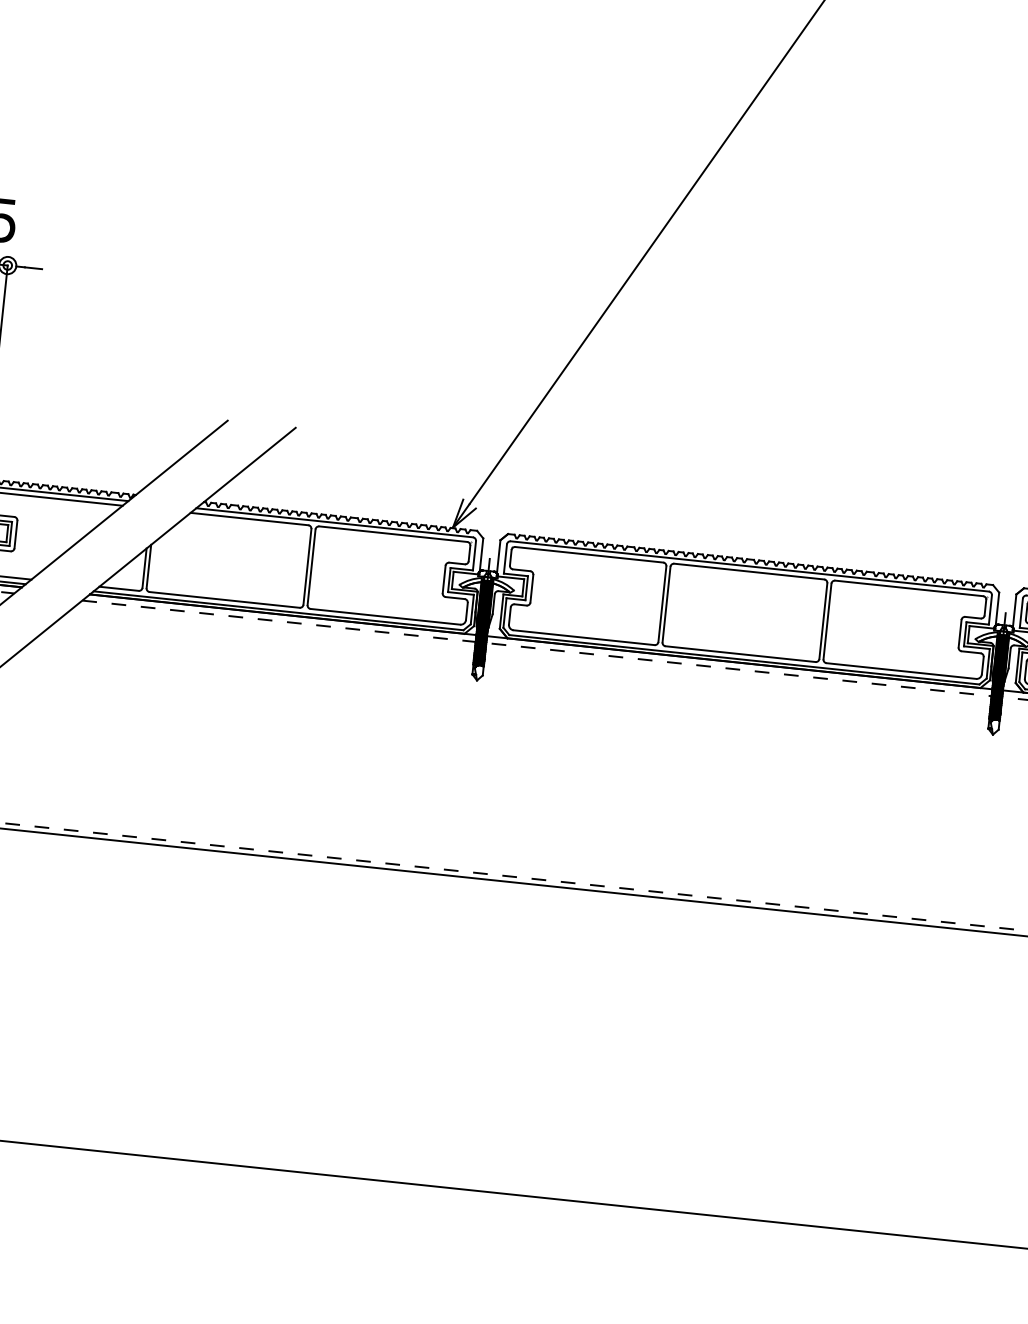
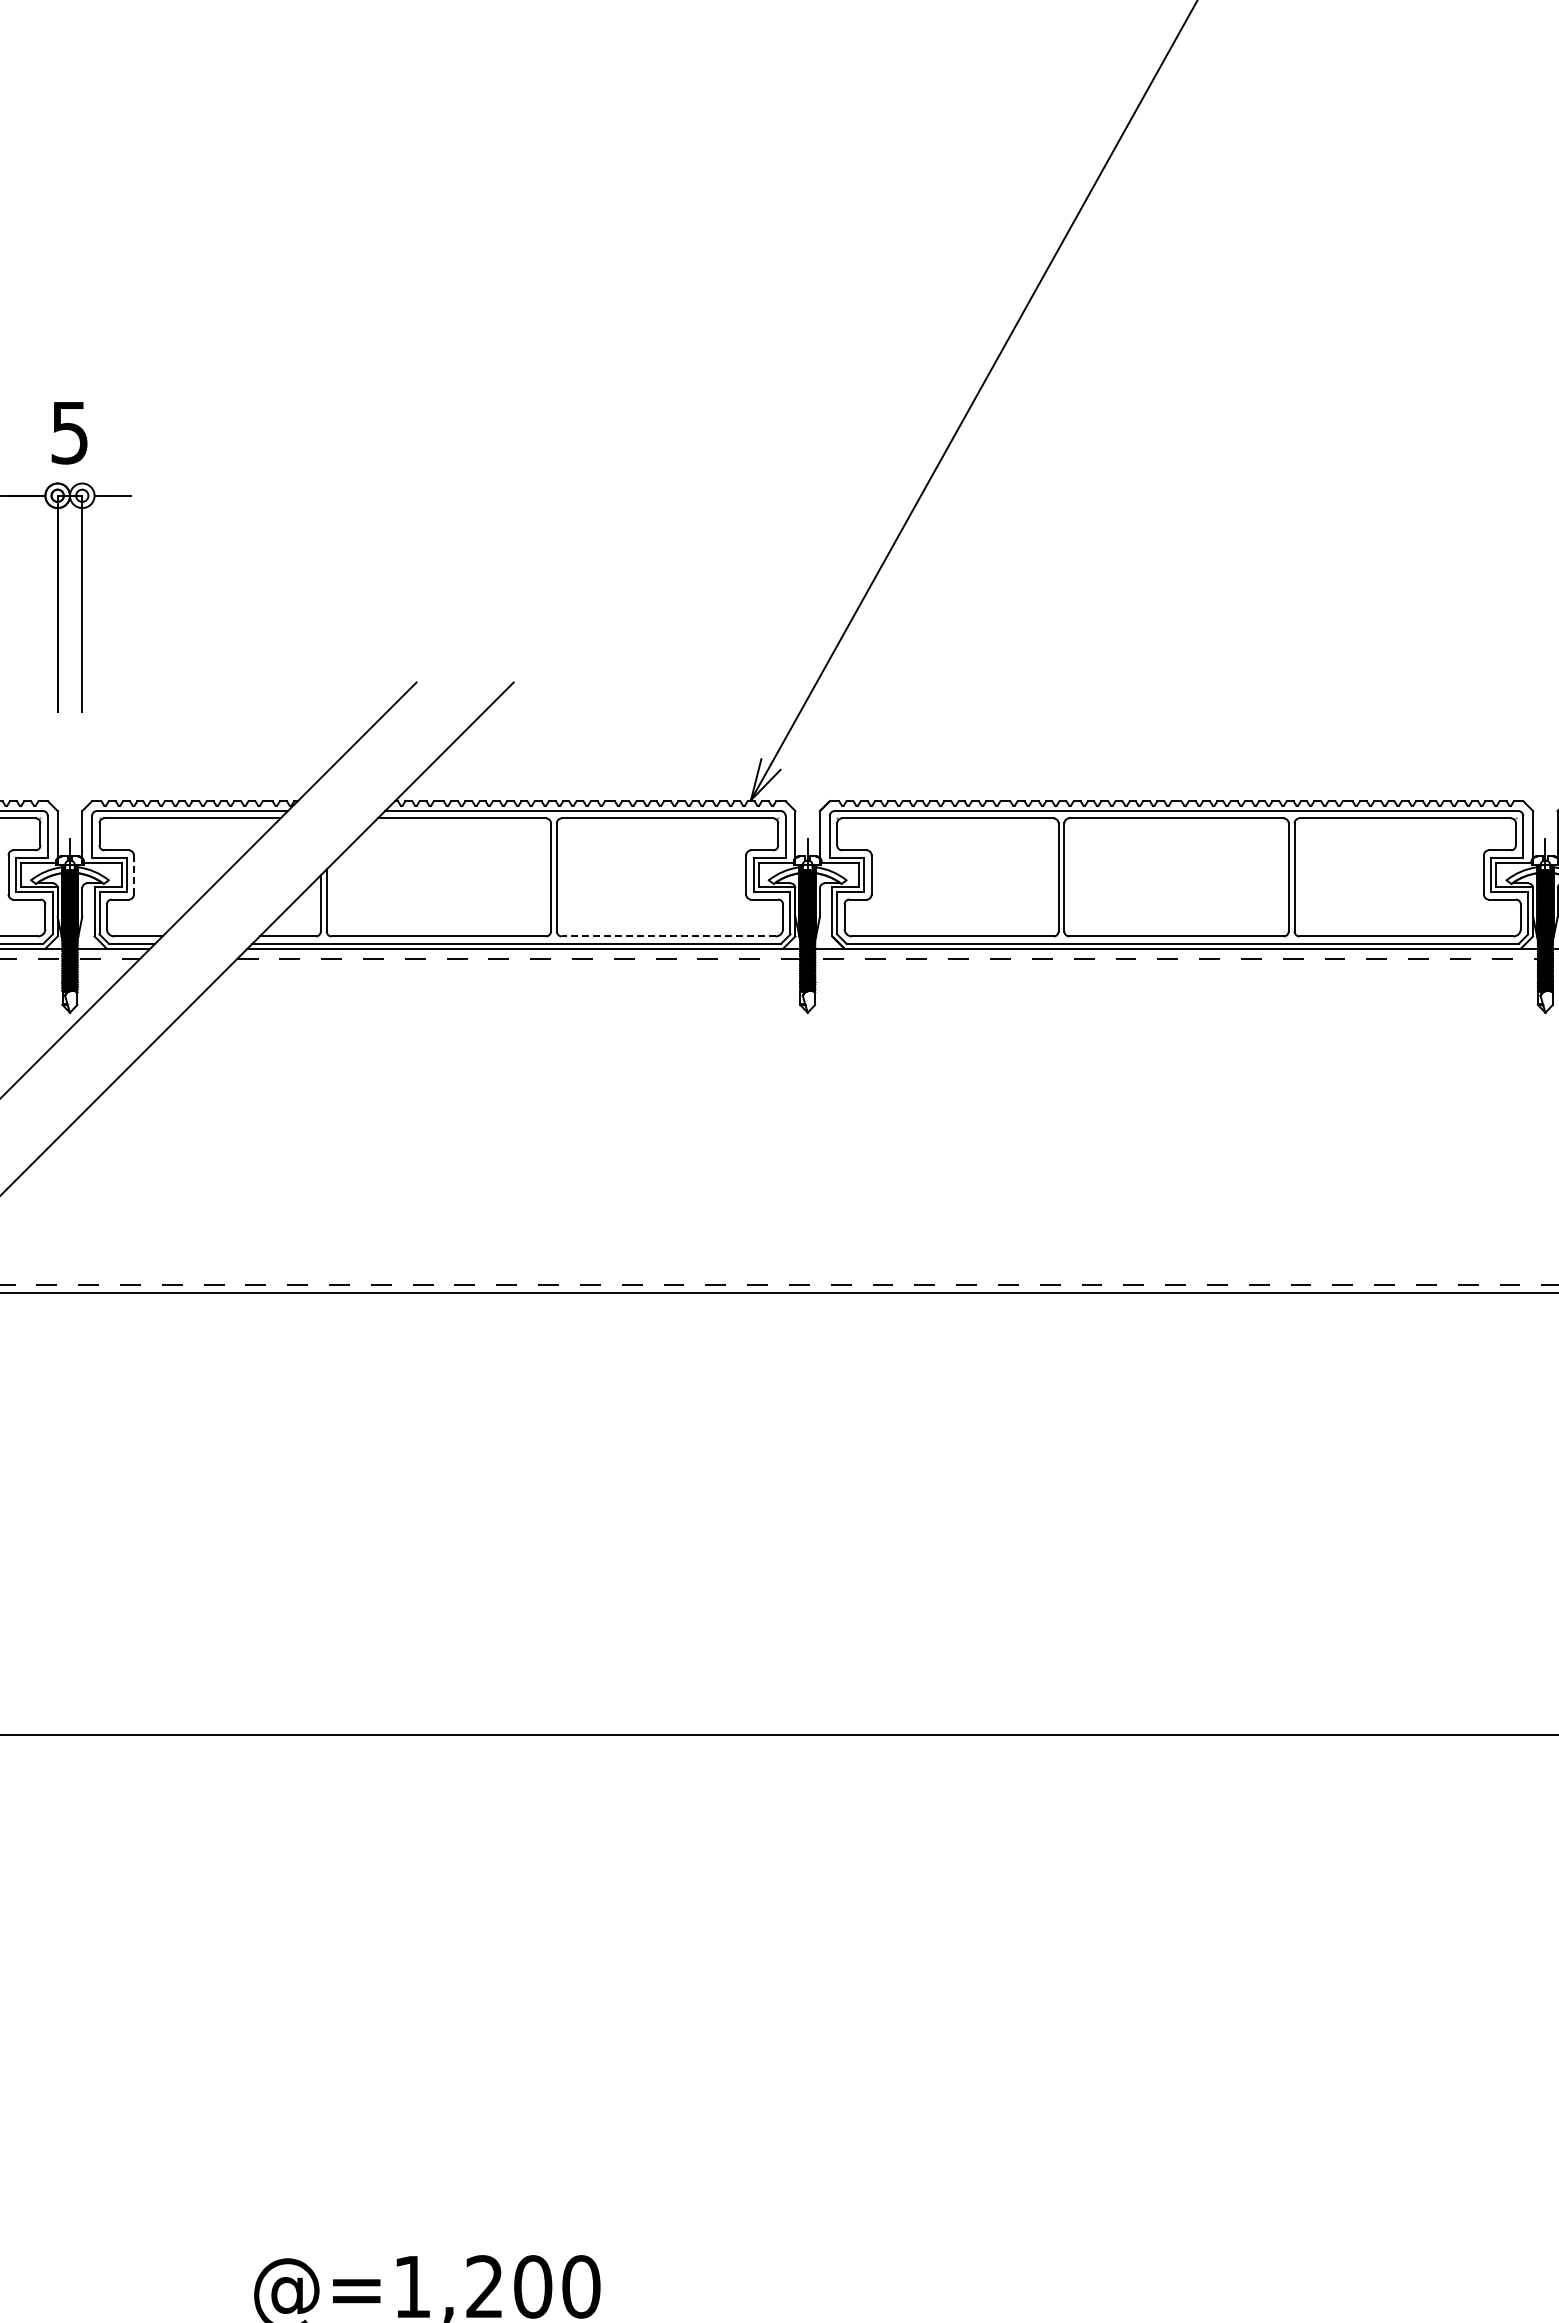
line: (15, 534) -> (133, 874), solid -> dashed
line: (385, 616) -> (668, 936), solid -> dashed

